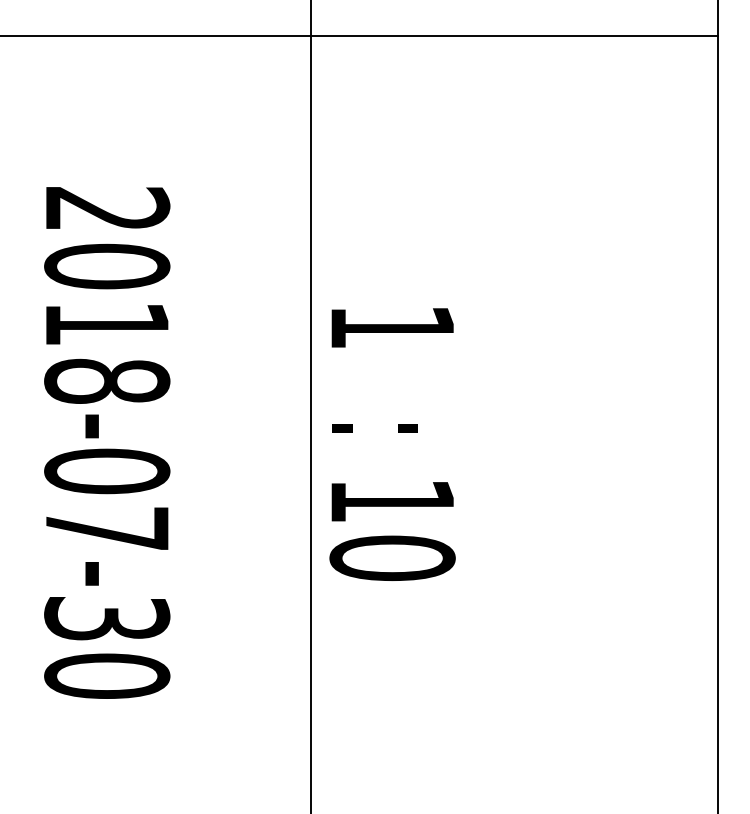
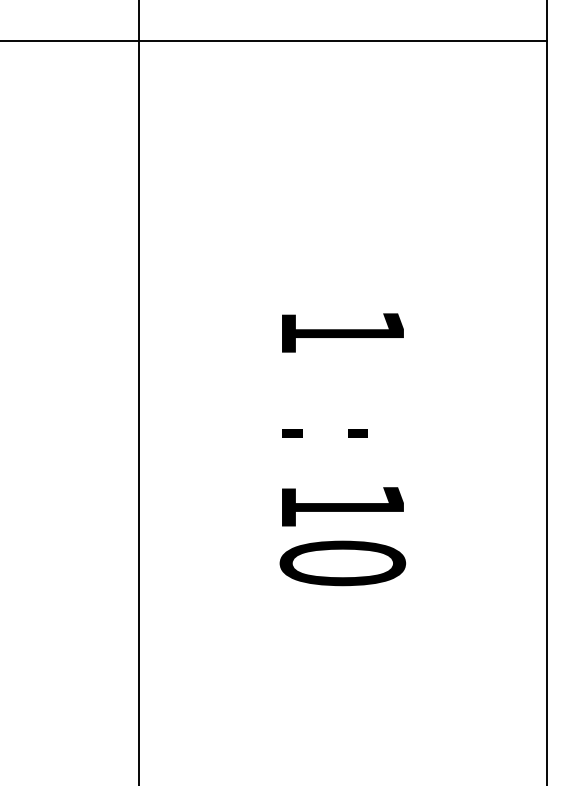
text: (392, 444) -> (342, 449), moved

